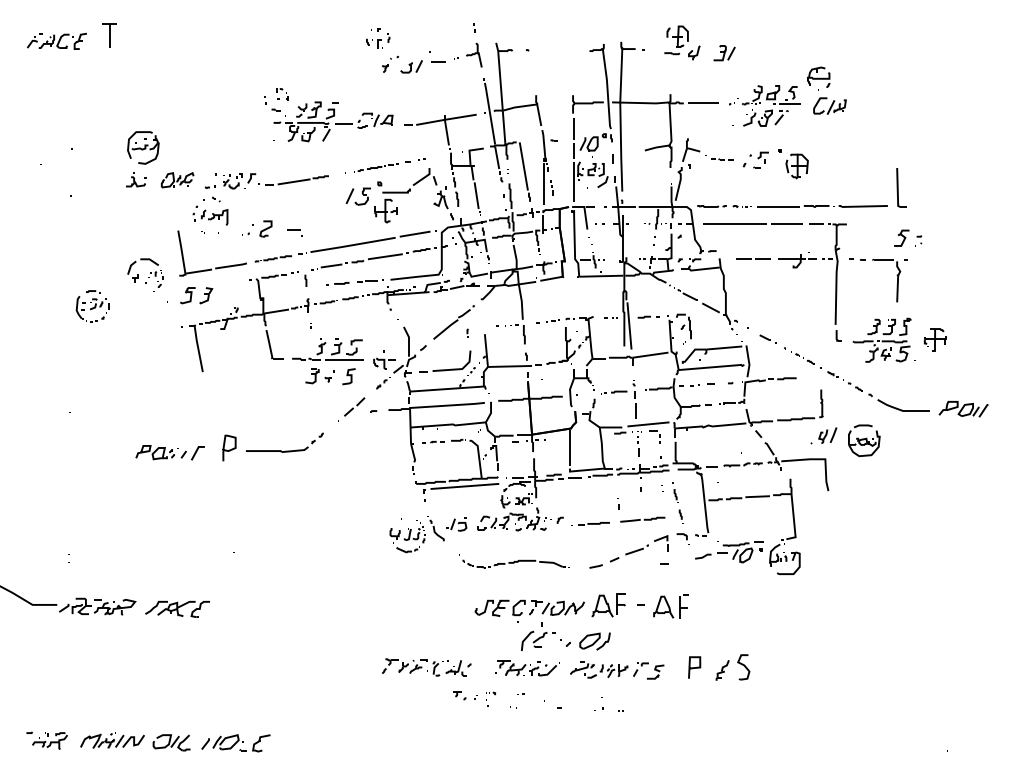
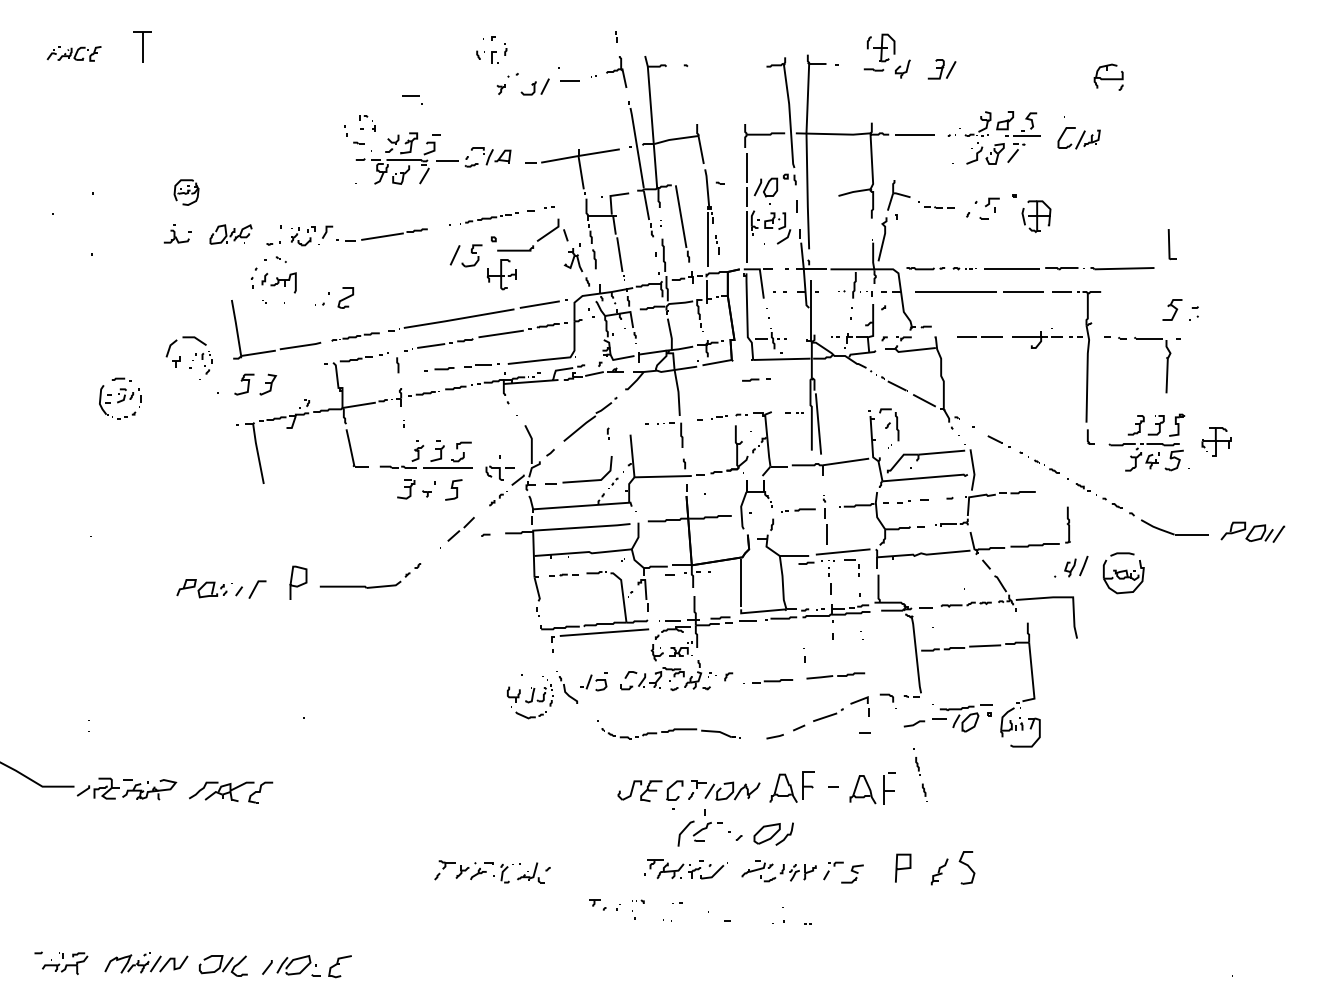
part: (56, 40) -> (73, 52), size x0.7
part: (818, 76) -> (1108, 76), moved
part: (143, 147) -> (186, 191), size x0.6
part: (901, 187) -> (1172, 243), size x0.6
part: (294, 232) -> (411, 99), moved
part: (648, 316) -> (756, 379), moved
part: (677, 502) -> (919, 774), moved
part: (426, 667) -> (492, 871), moved

